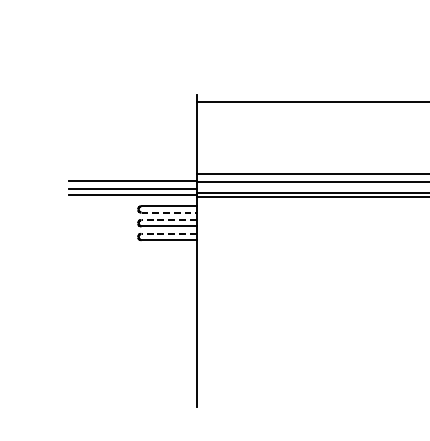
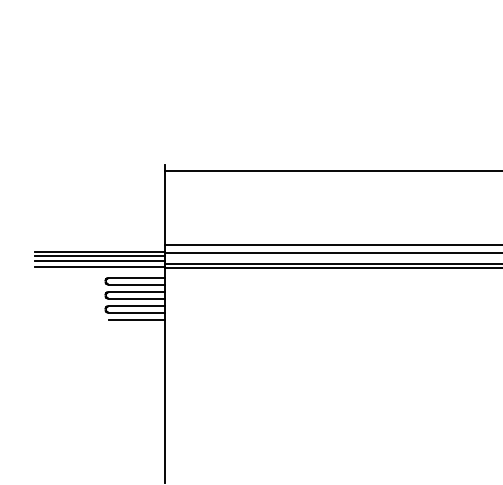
line: (133, 185) -> (100, 256), added
line: (169, 212) -> (137, 284), dashed -> solid
line: (168, 220) -> (136, 292), dashed -> solid
line: (168, 234) -> (136, 306), dashed -> solid
line: (168, 247) -> (136, 320), added

